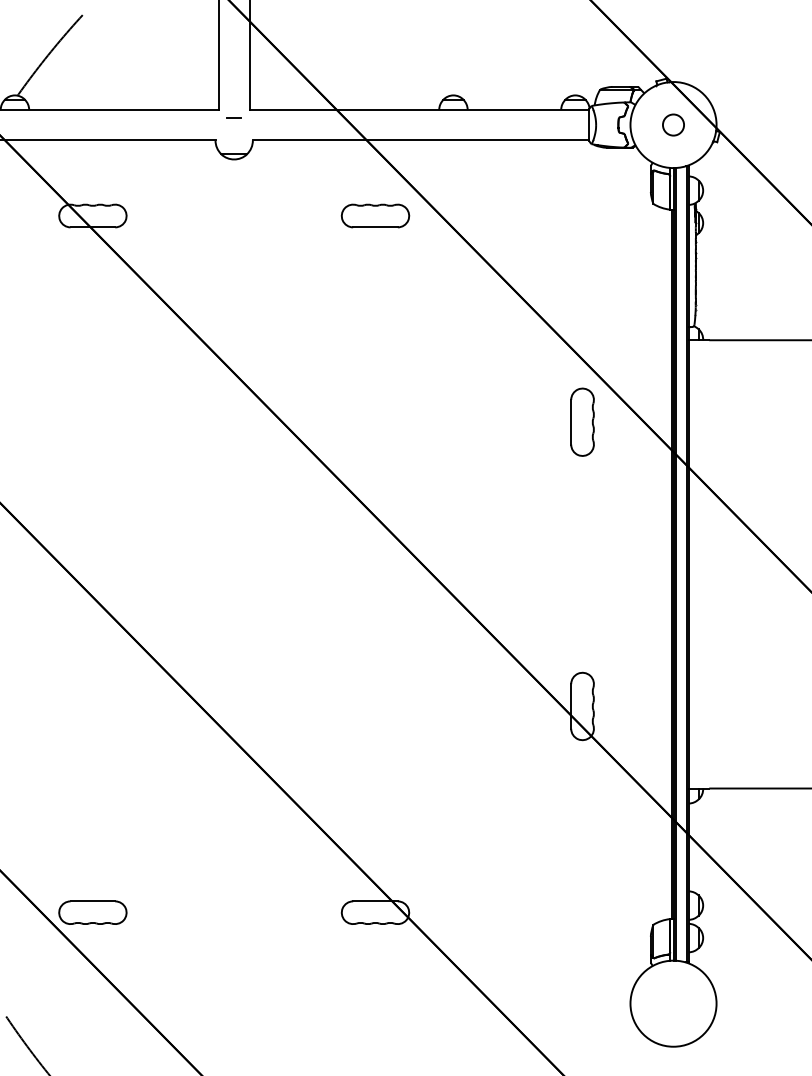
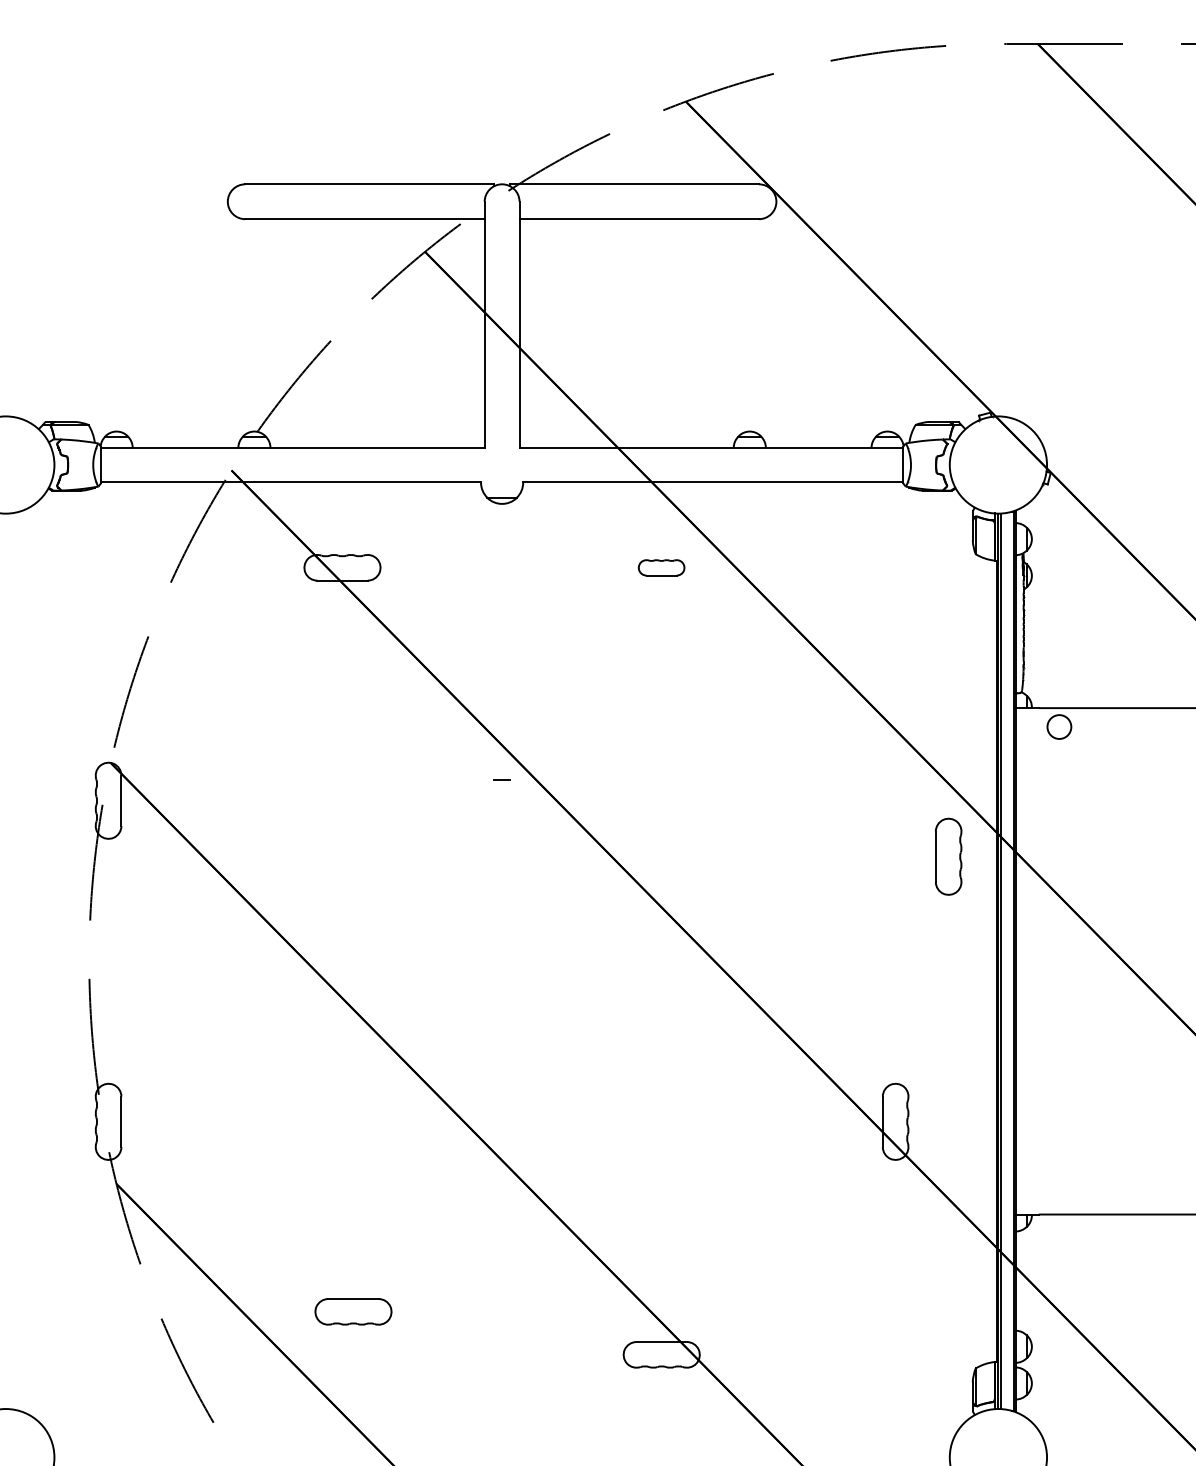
line: (233, 117) -> (501, 779), moved
circle: (673, 124) -> (1059, 726), moved
part: (375, 215) -> (661, 567), size x0.6
part: (582, 422) -> (948, 856), moved
part: (92, 912) -> (353, 1311), moved

